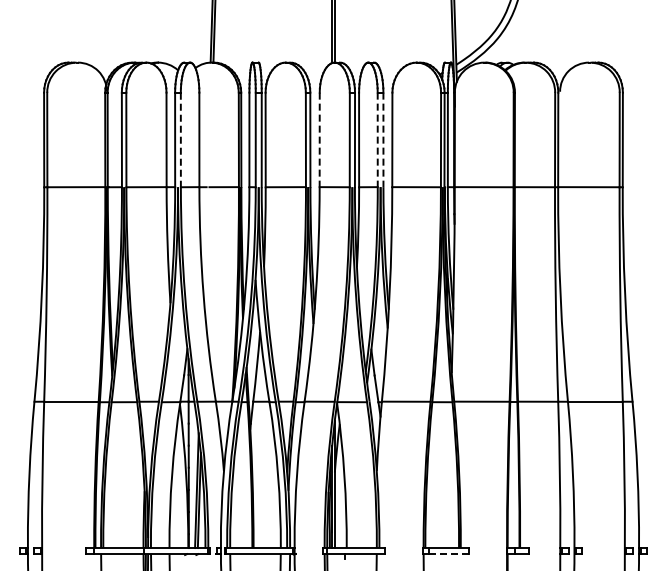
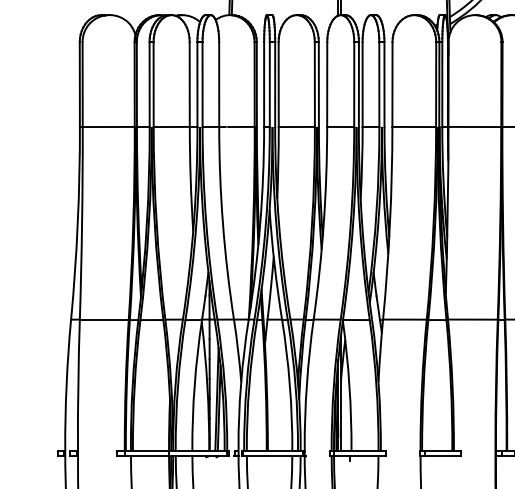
line: (180, 140) -> (202, 85), dashed -> solid
line: (319, 140) -> (327, 85), dashed -> solid
line: (377, 140) -> (379, 85), dashed -> solid
line: (383, 140) -> (384, 85), dashed -> solid
line: (448, 554) -> (442, 456), dashed -> solid

